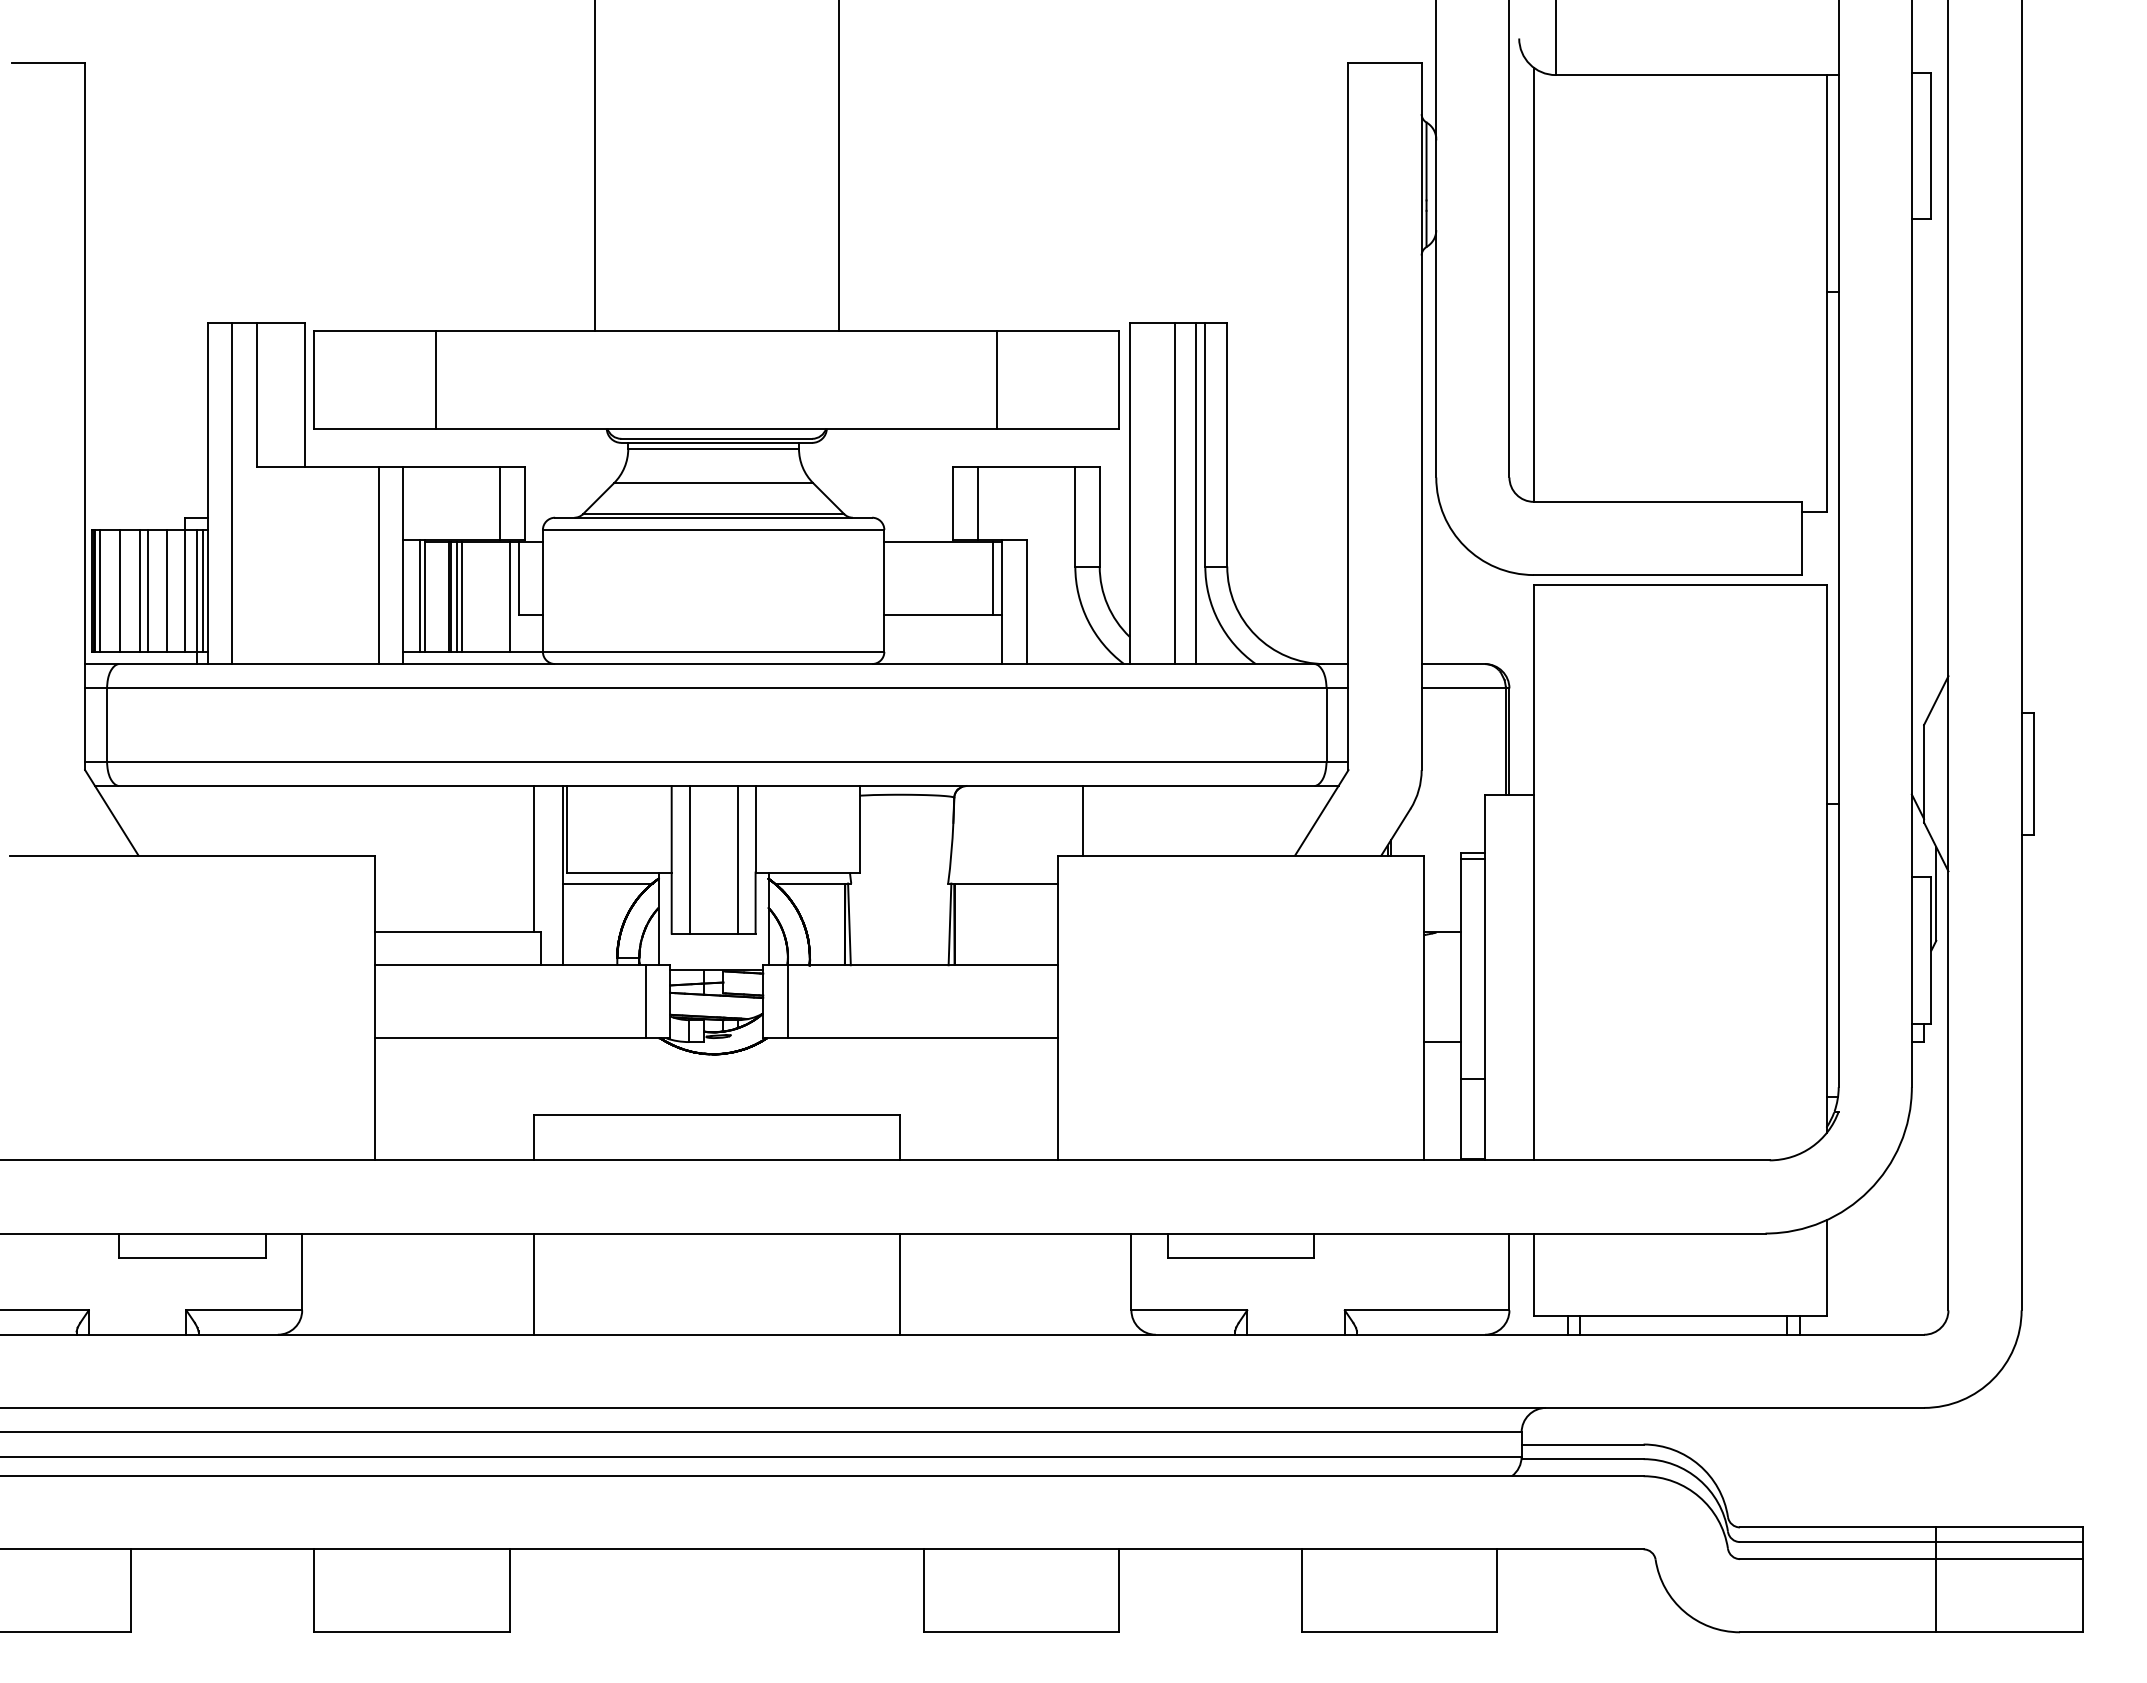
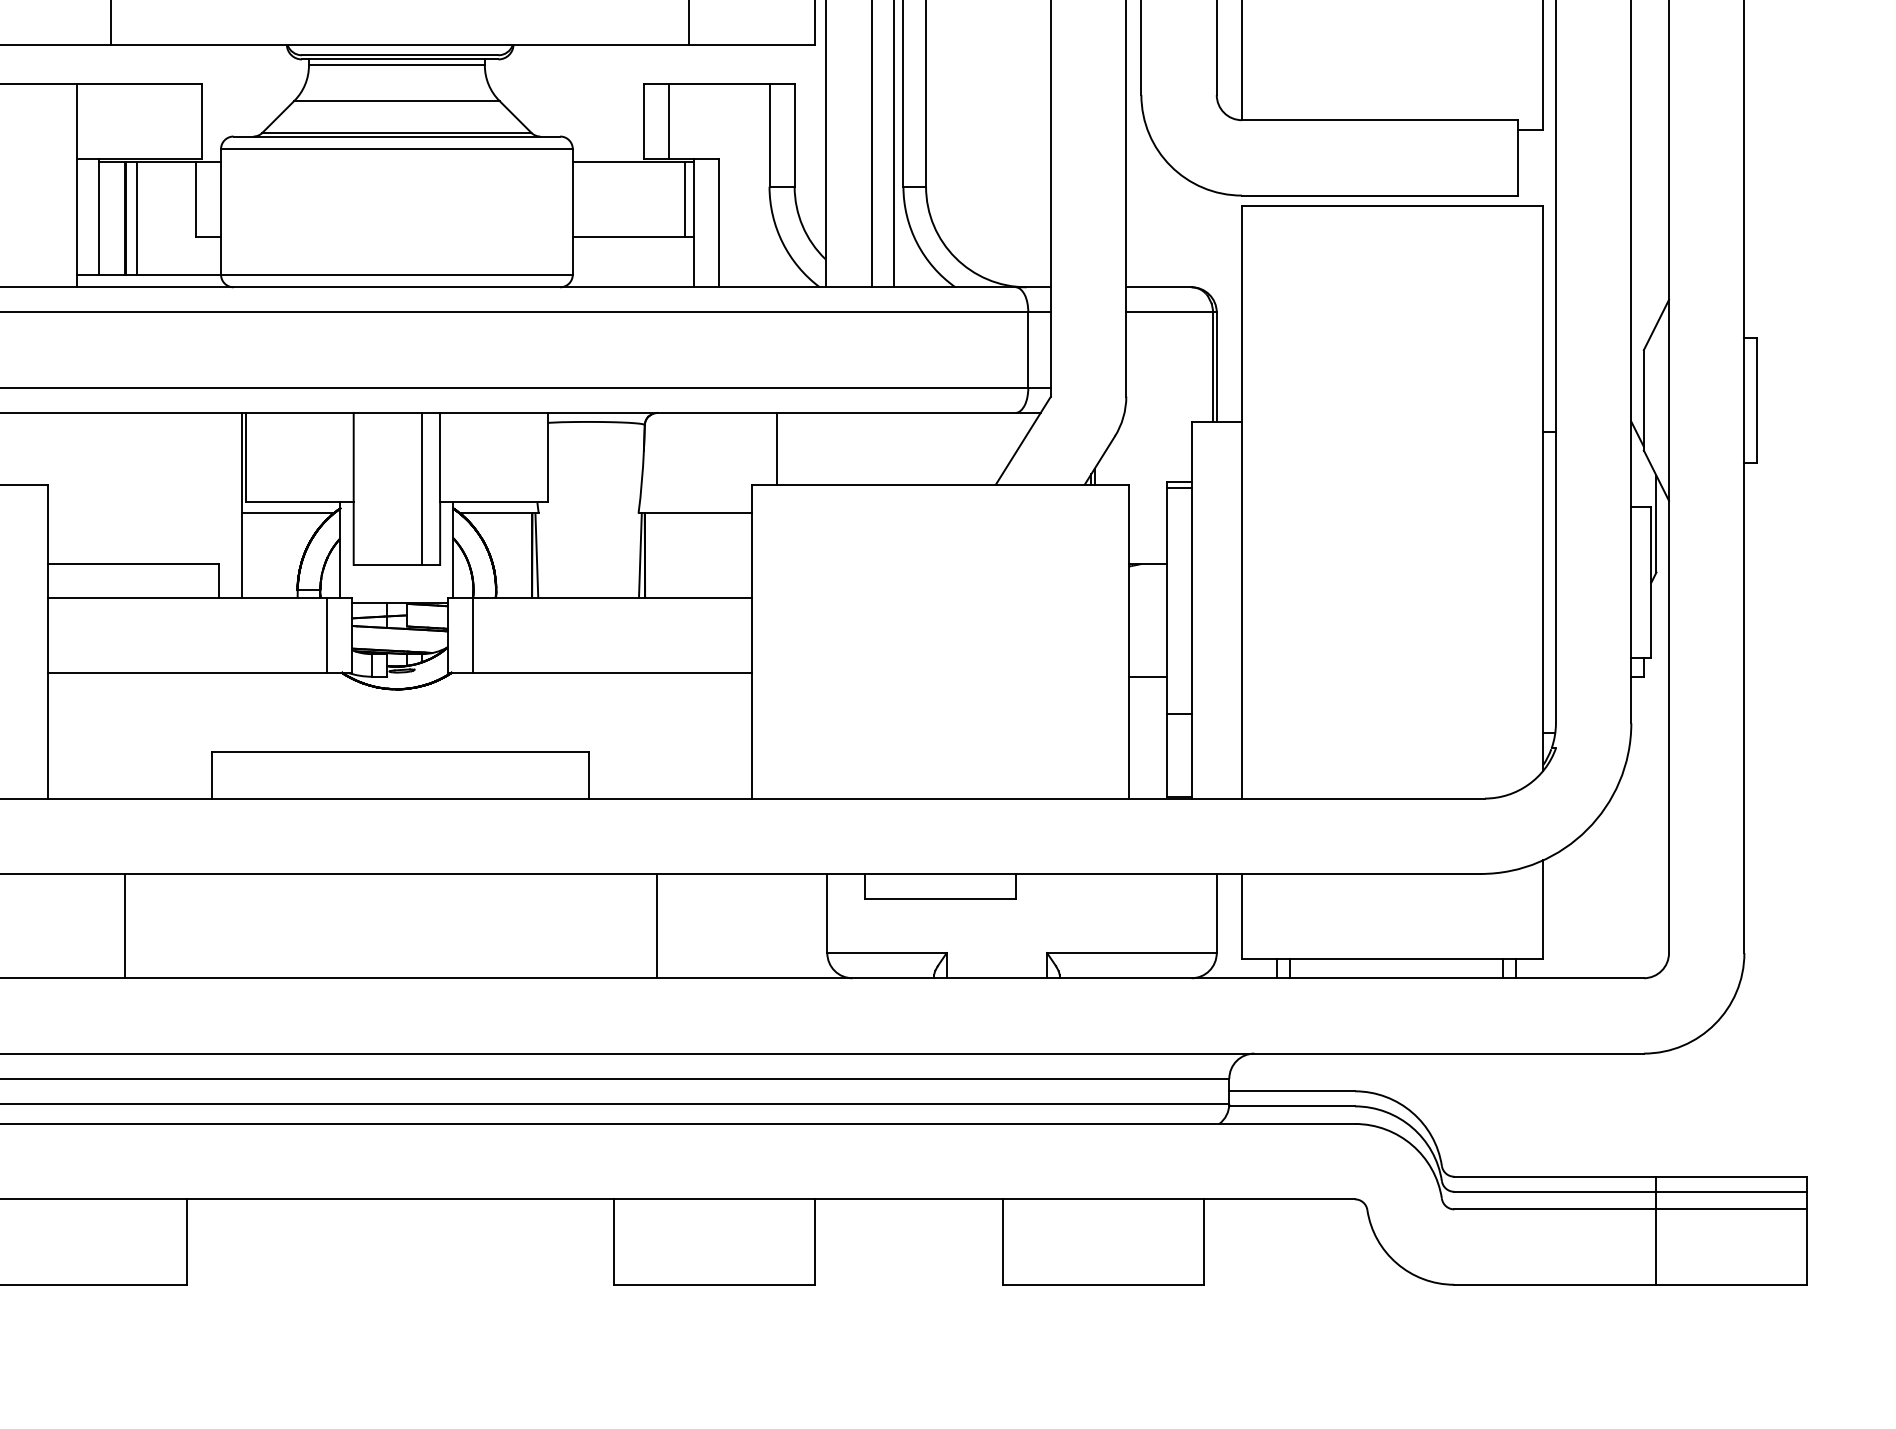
line: (500, 502) -> (177, 120), removed
line: (378, 565) -> (51, 185), removed
line: (420, 595) -> (94, 216), removed
line: (456, 596) -> (132, 217), removed
line: (510, 596) -> (187, 217), removed
line: (533, 859) -> (211, 488), removed
line: (689, 859) -> (372, 488), removed
line: (533, 1283) -> (124, 925), moved
line: (899, 1283) -> (656, 925), moved

